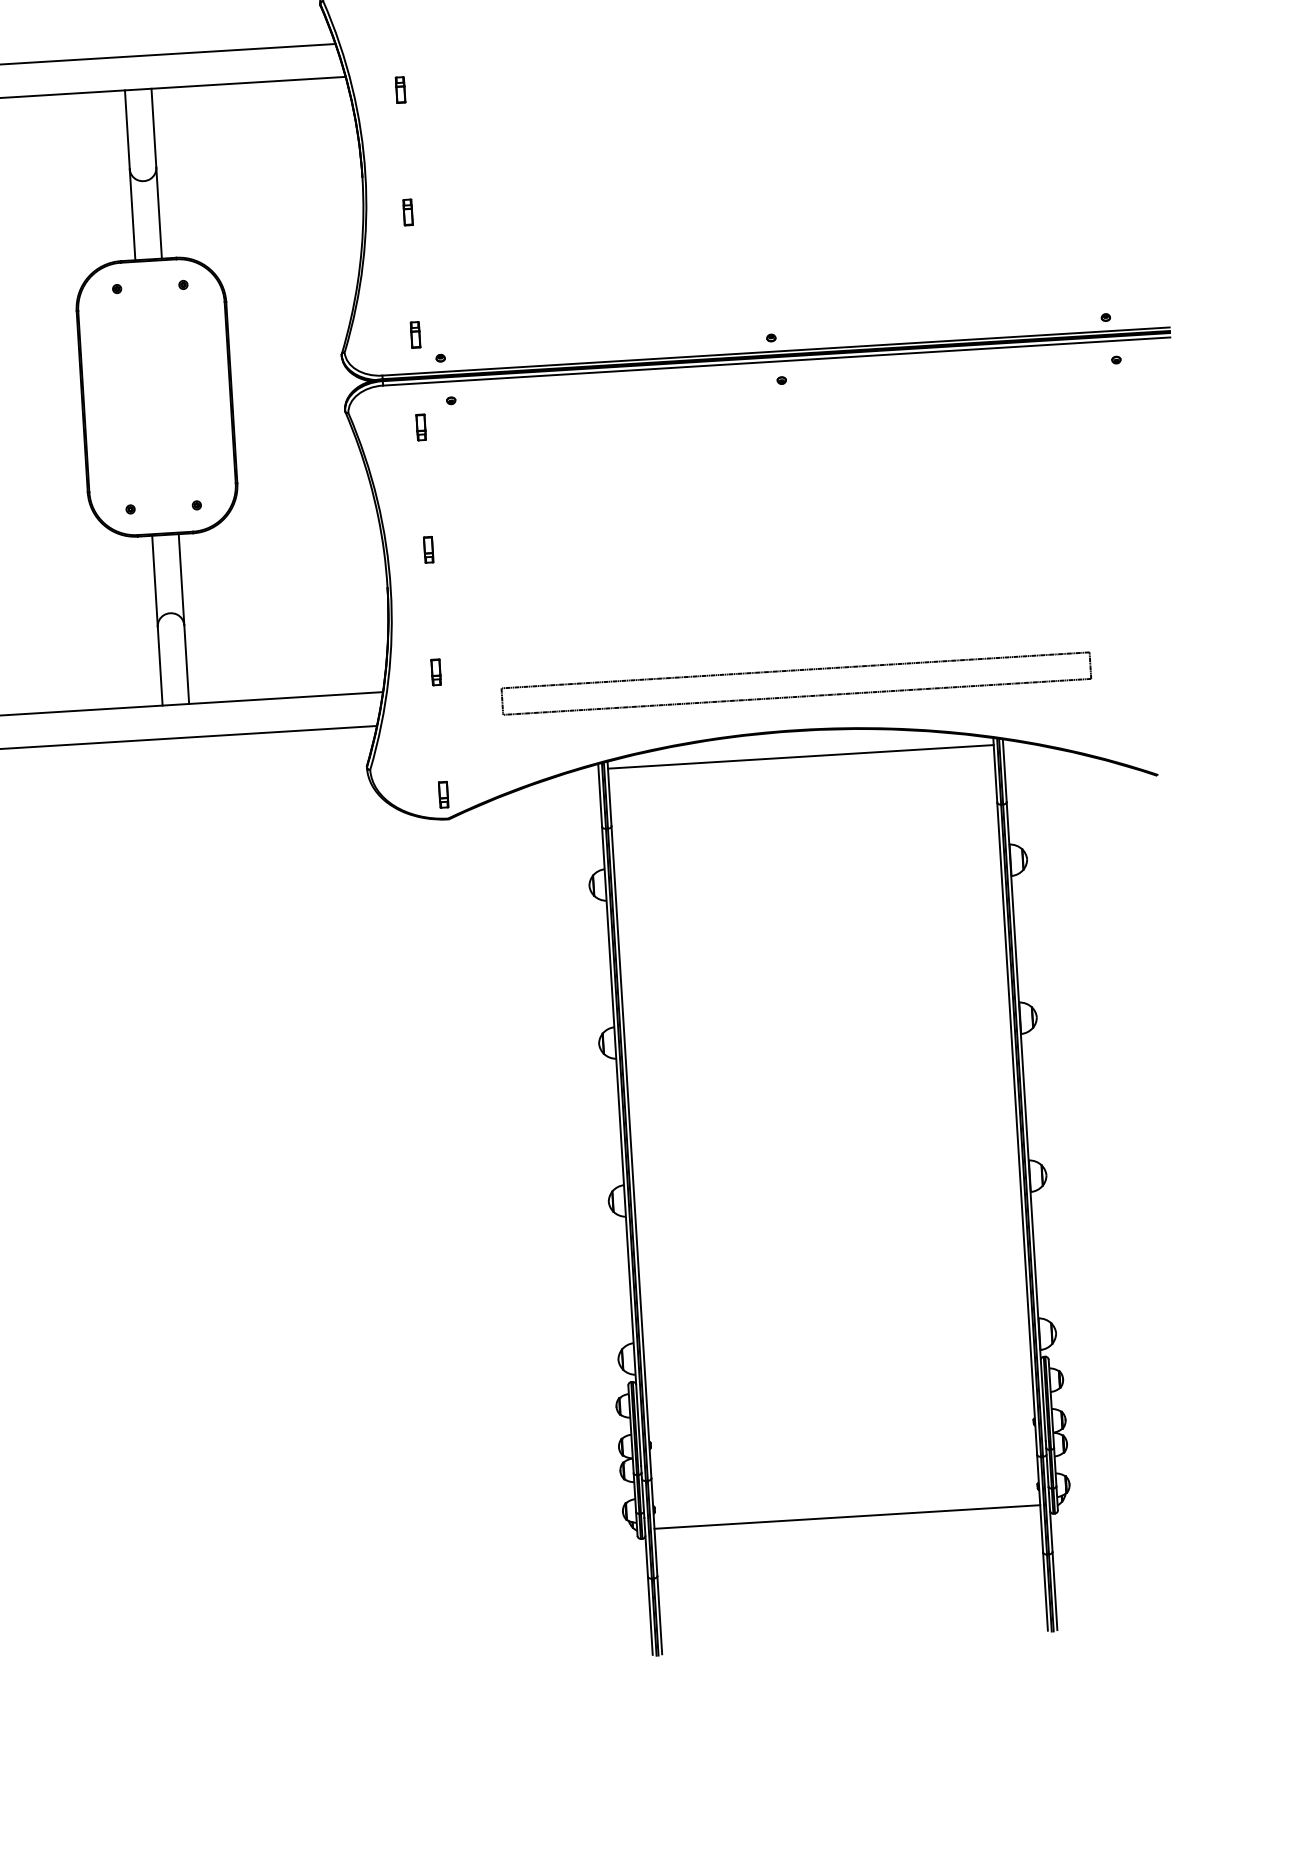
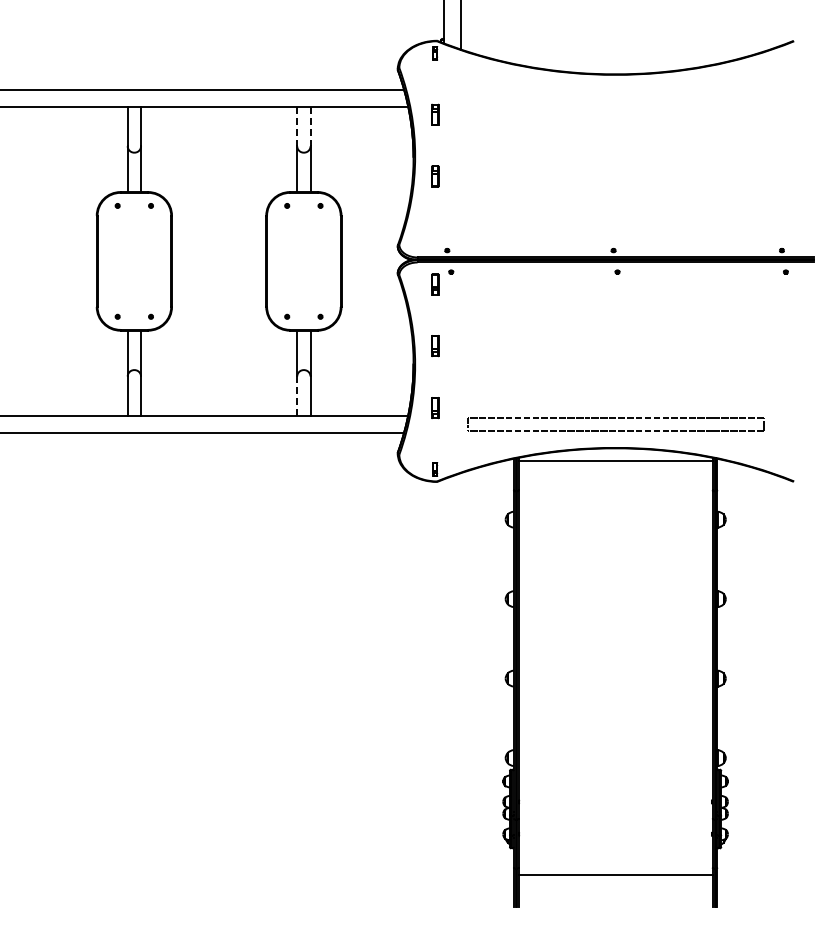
part: (400, 89) -> (435, 114), size x1.6
line: (153, 128) -> (310, 126), solid -> dashed
line: (127, 129) -> (297, 126), solid -> dashed
part: (408, 212) -> (435, 176), size x1.6
part: (415, 335) -> (435, 238), removed
part: (421, 427) -> (435, 284), size x1.6
part: (428, 550) -> (435, 346), size x1.6
line: (160, 666) -> (297, 396), solid -> dashed
part: (436, 671) -> (435, 407), size x1.6
line: (847, 1516) -> (615, 874), moved

